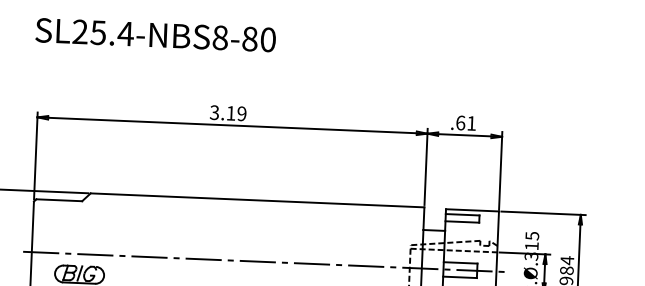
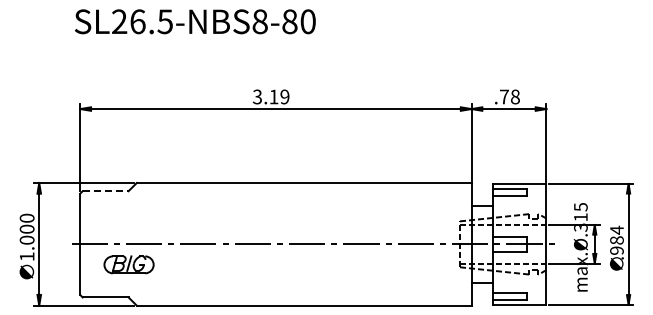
text: (112, 33) -> (151, 21), SL25.4-NBS8-80 -> SL26.5-NBS8-80
text: (465, 122) -> (509, 96), .61 -> .78
line: (59, 200) -> (105, 191), solid -> dashed

